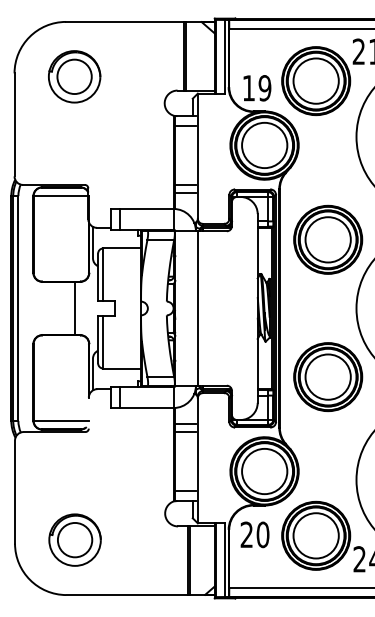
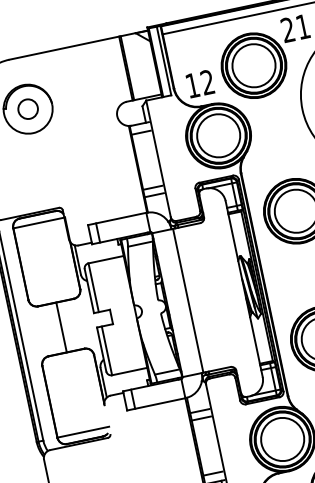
circle: (74, 76) -> (27, 108), size x0.6
text: (264, 88) -> (207, 82), 19 -> 12
line: (74, 308) -> (61, 327), moved

